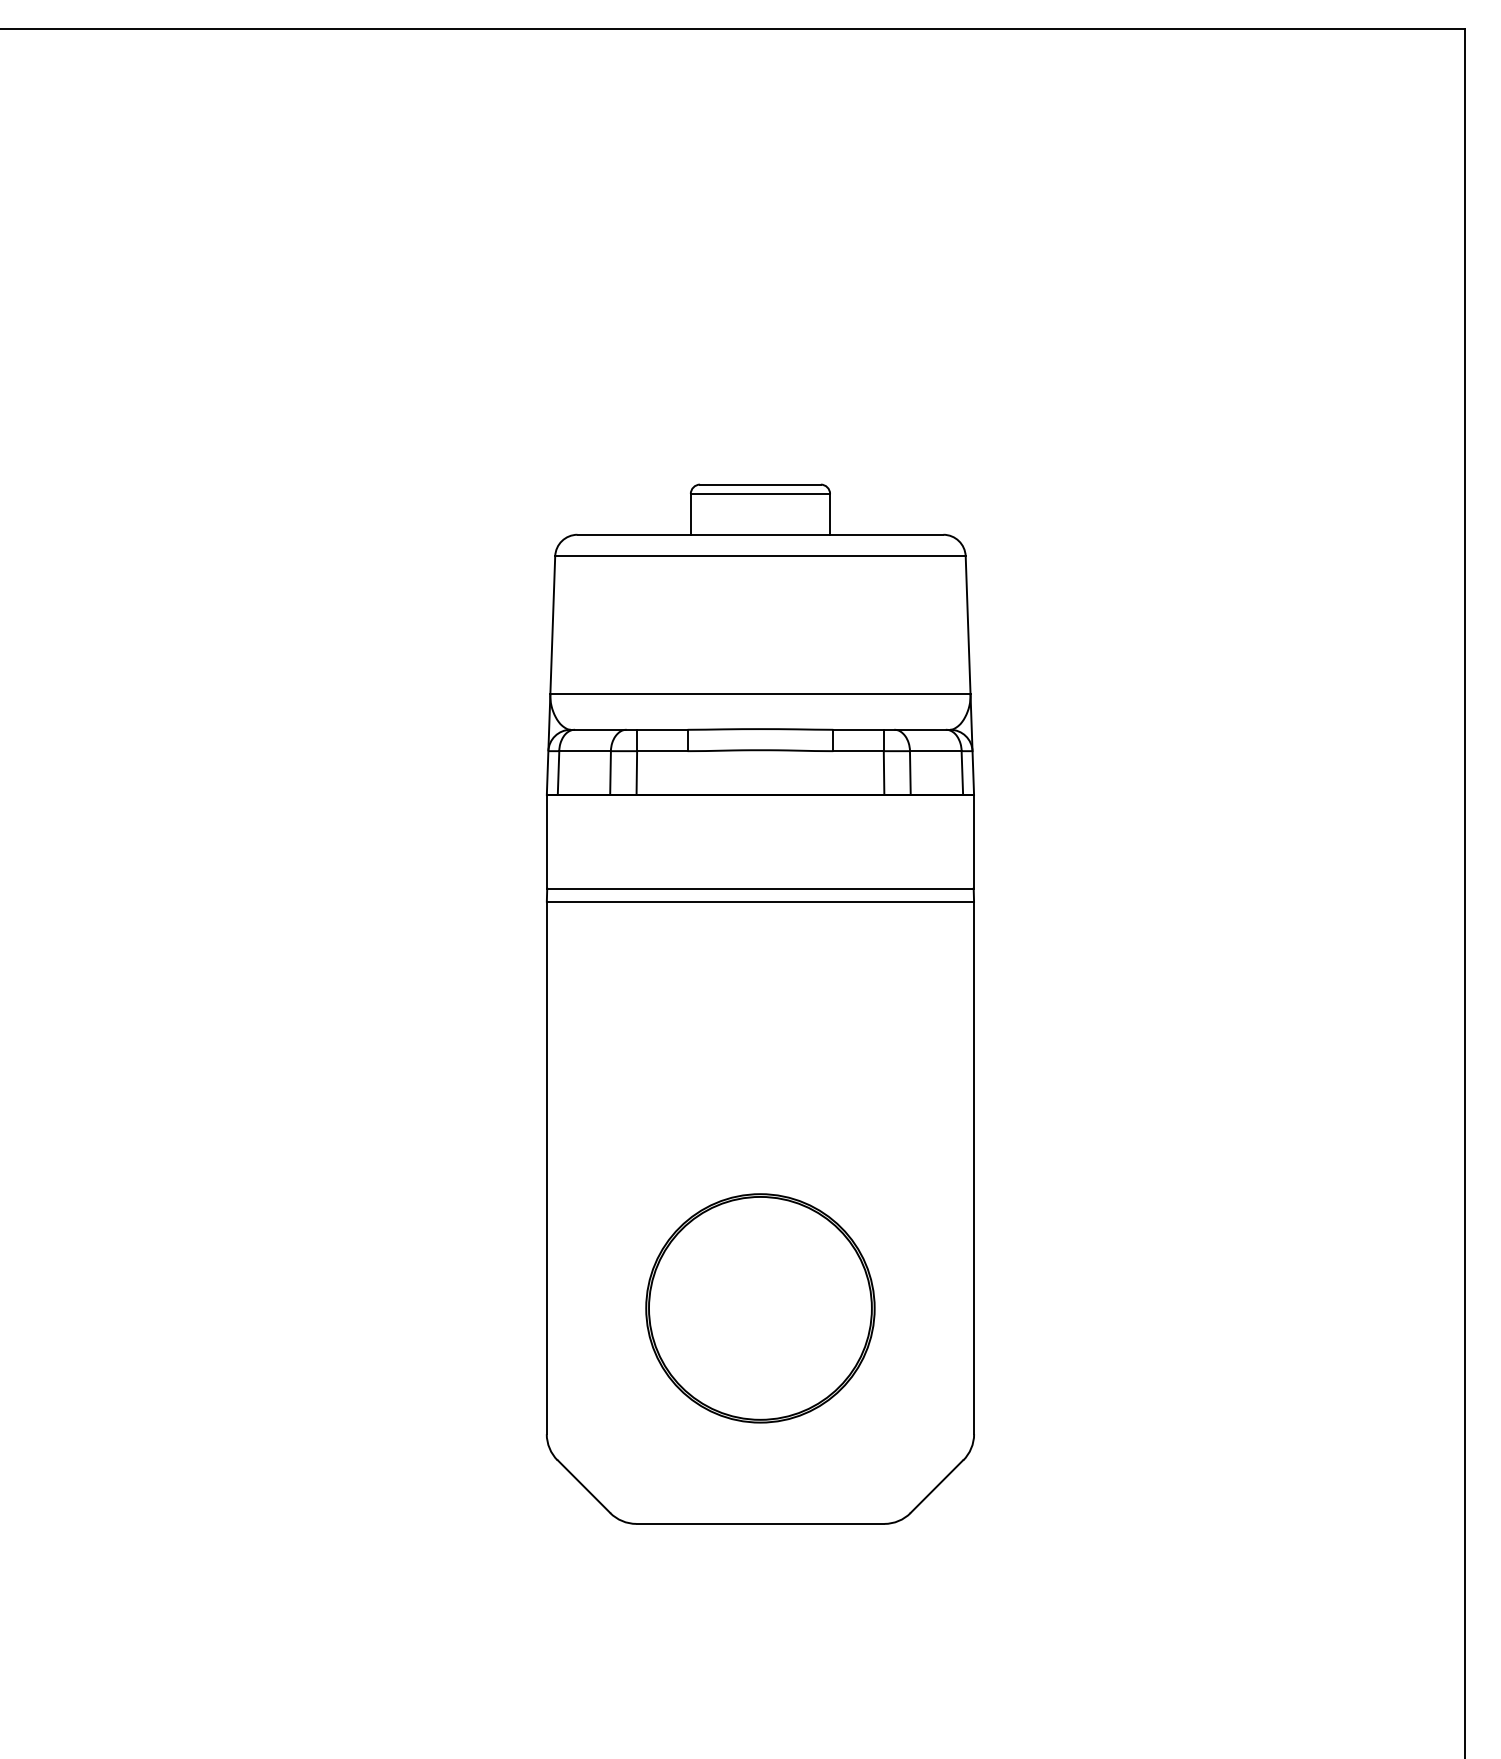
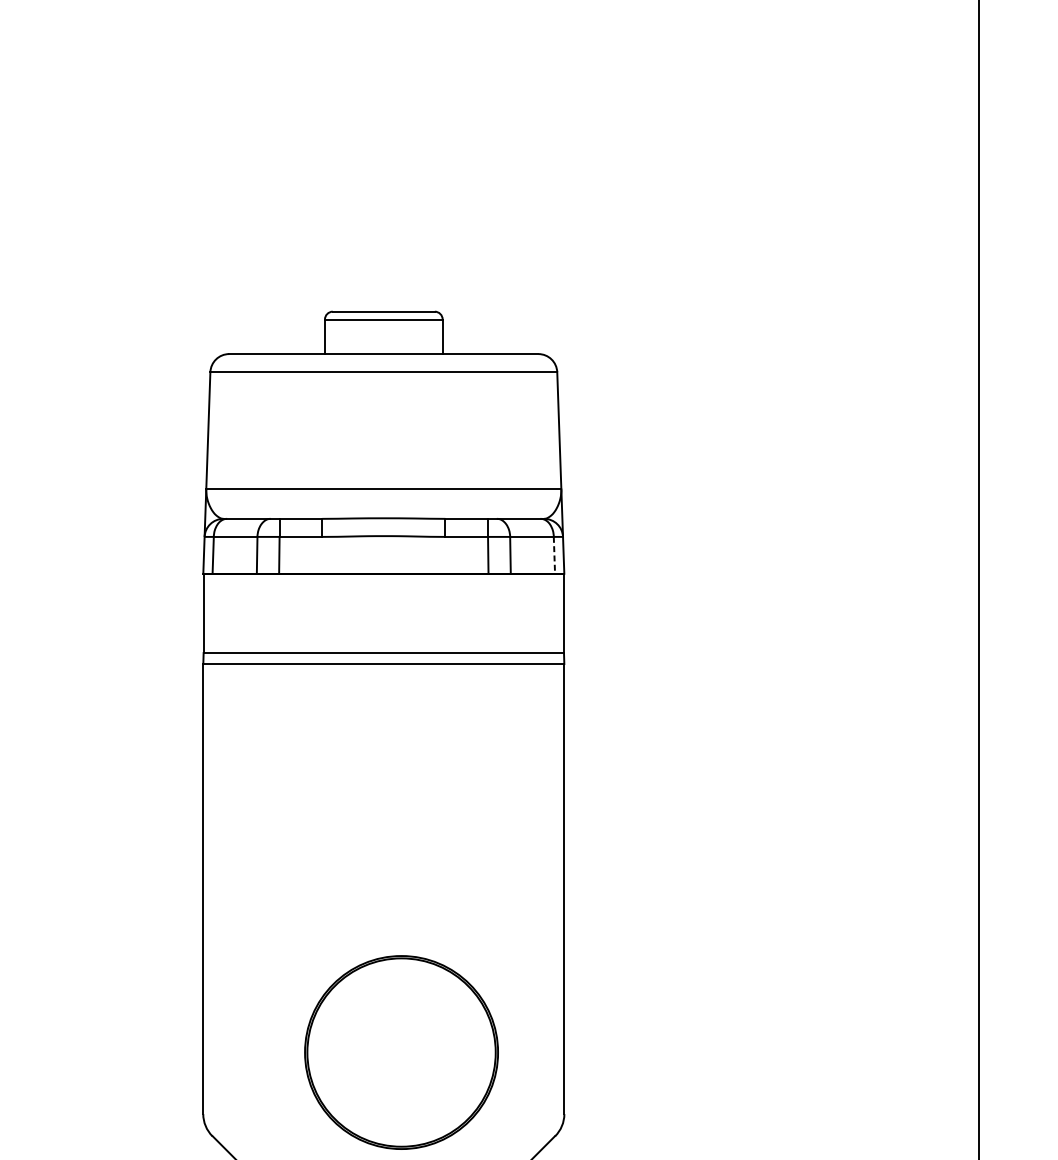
line: (962, 773) -> (554, 555), solid -> dashed
part: (760, 1308) -> (401, 1052), moved

